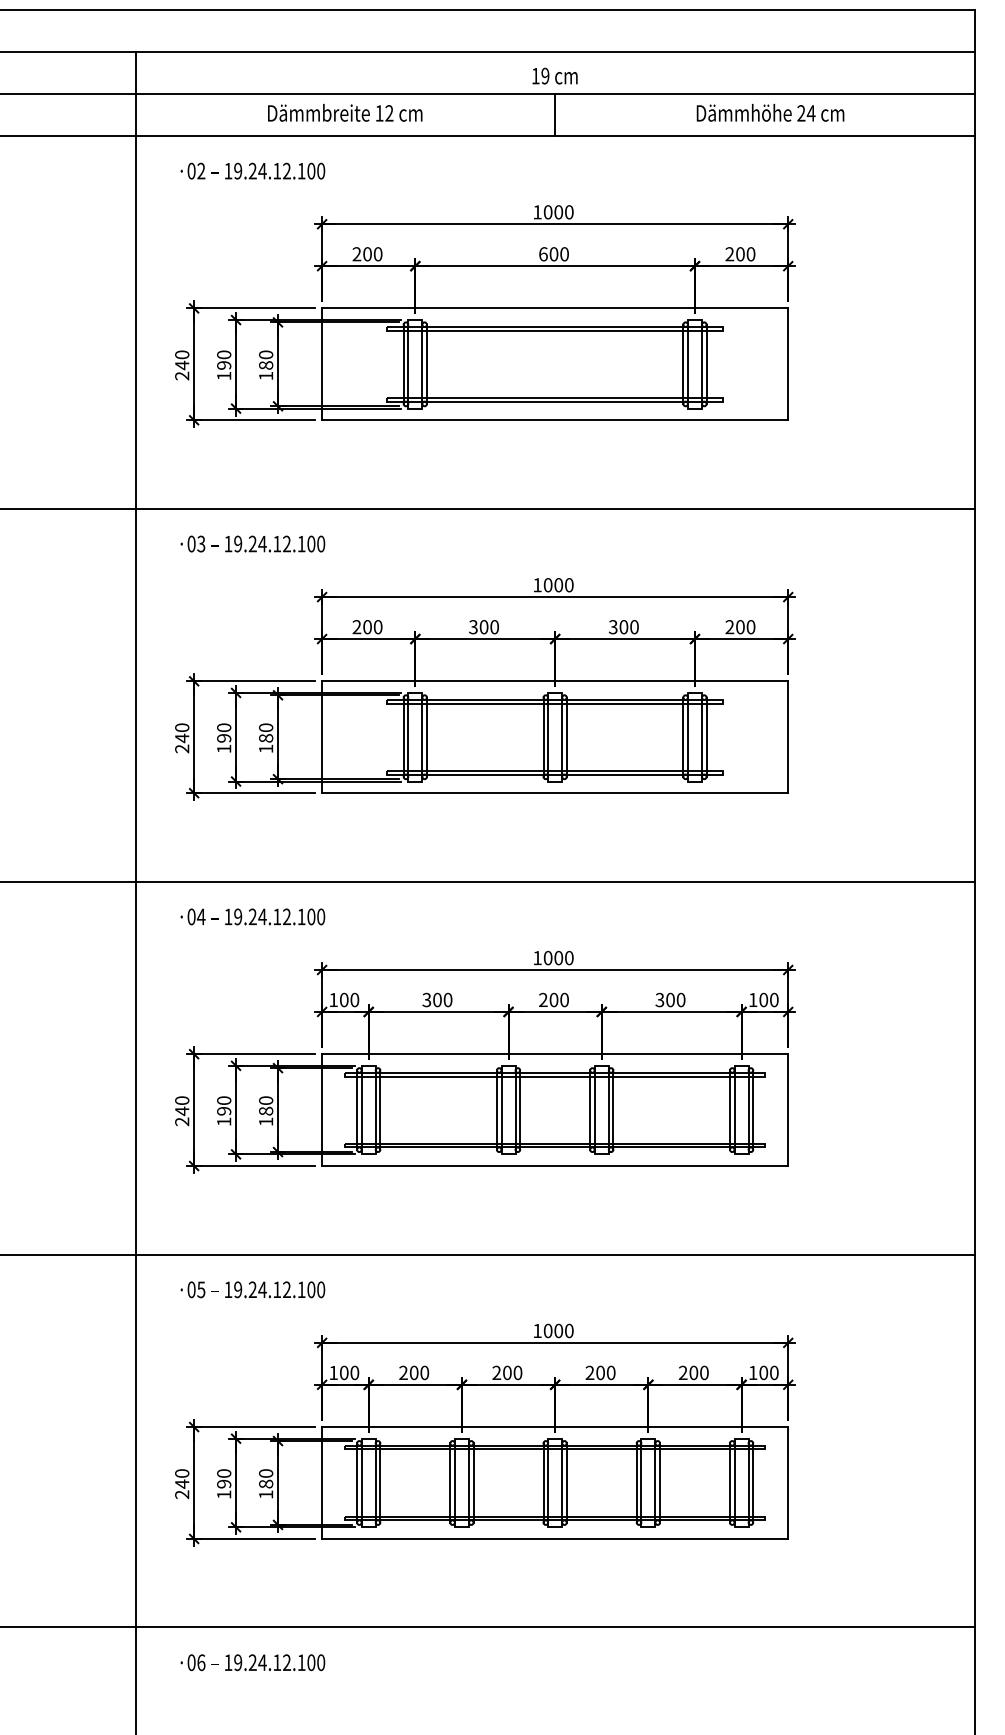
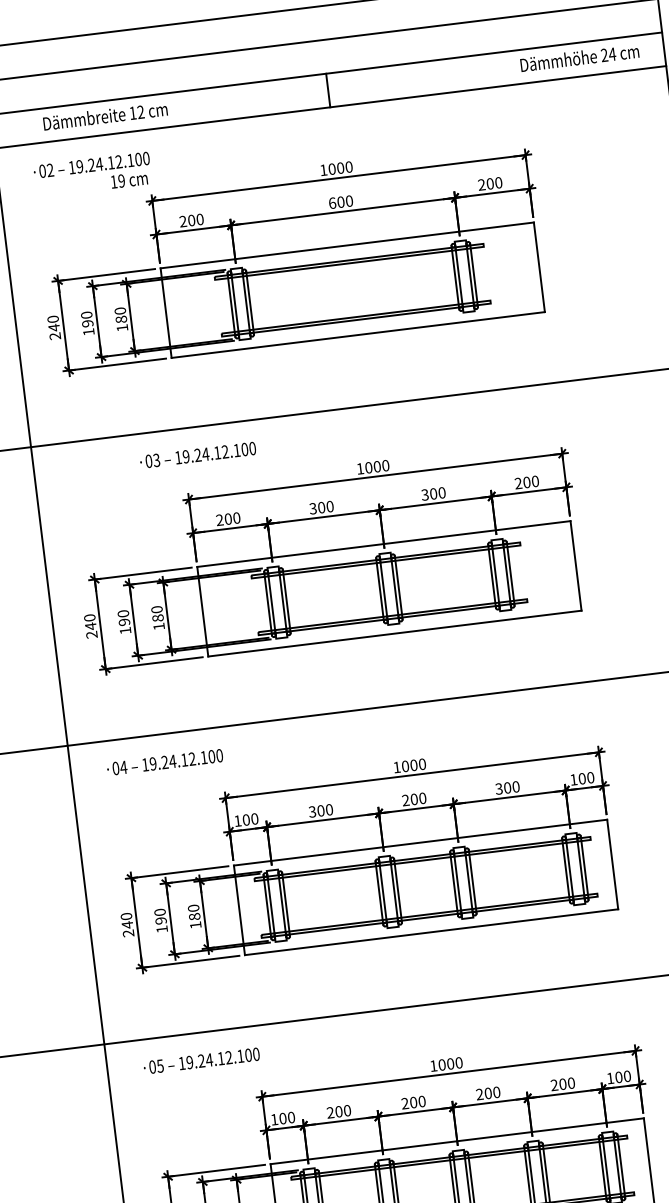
text: (554, 75) -> (128, 179), moved
text: (345, 112) -> (105, 115), moved
text: (770, 112) -> (579, 57), moved
text: (252, 543) -> (197, 454), moved

